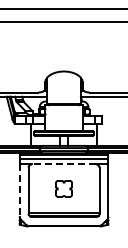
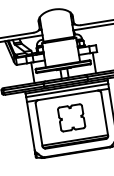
line: (63, 164) -> (67, 95), dashed -> solid
part: (63, 188) -> (71, 117), size x1.67
line: (19, 191) -> (30, 126), dashed -> solid

